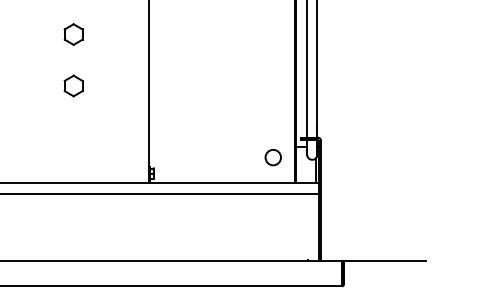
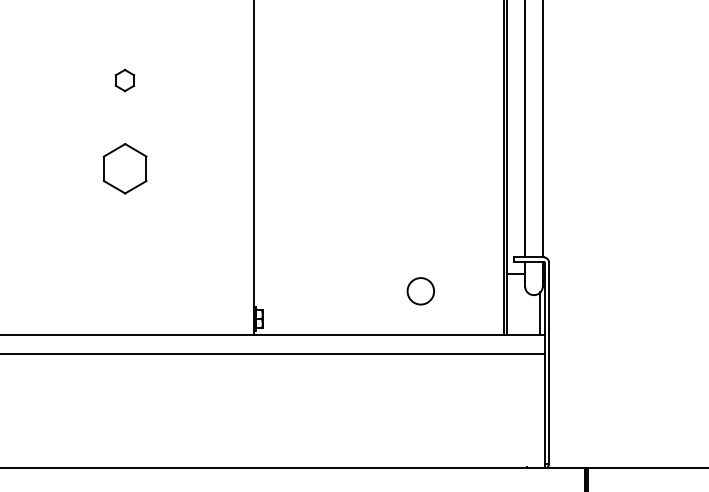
part: (73, 34) -> (124, 80), size x0.6
part: (73, 85) -> (124, 167), size x1.4
circle: (272, 157) -> (419, 291), moved

